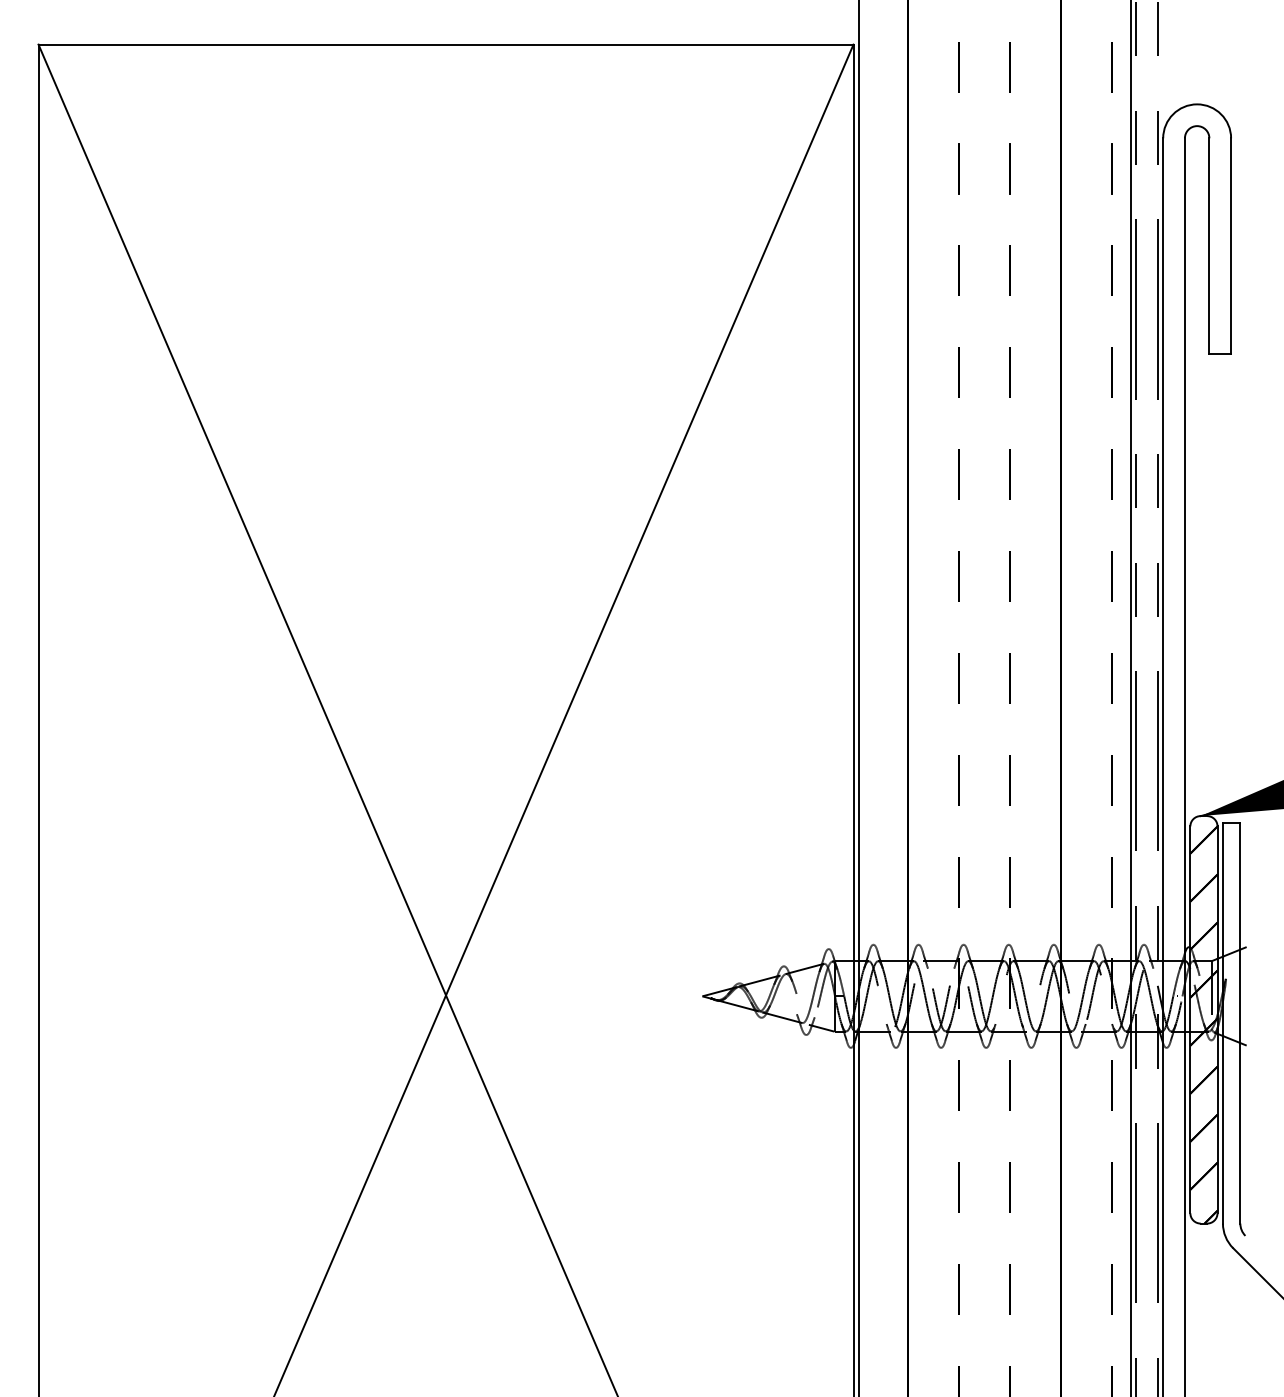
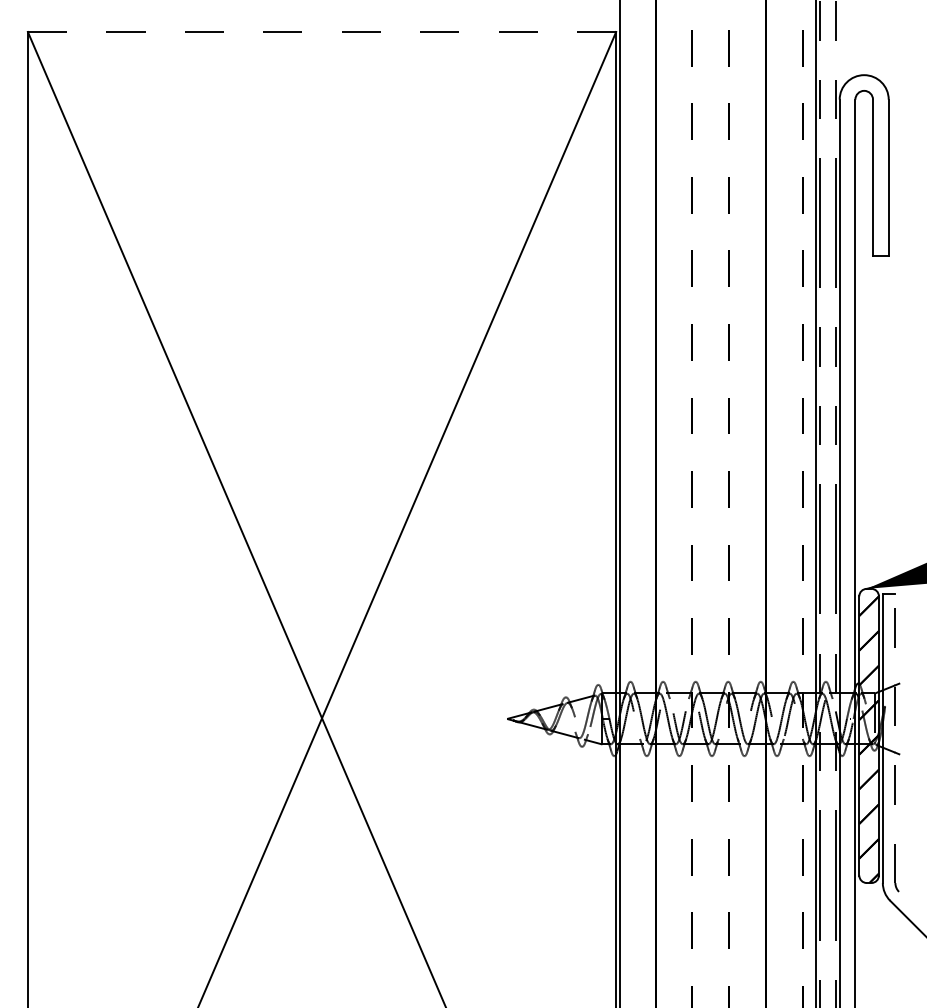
line: (446, 44) -> (322, 31), solid -> dashed
line: (1240, 1022) -> (895, 737), solid -> dashed

